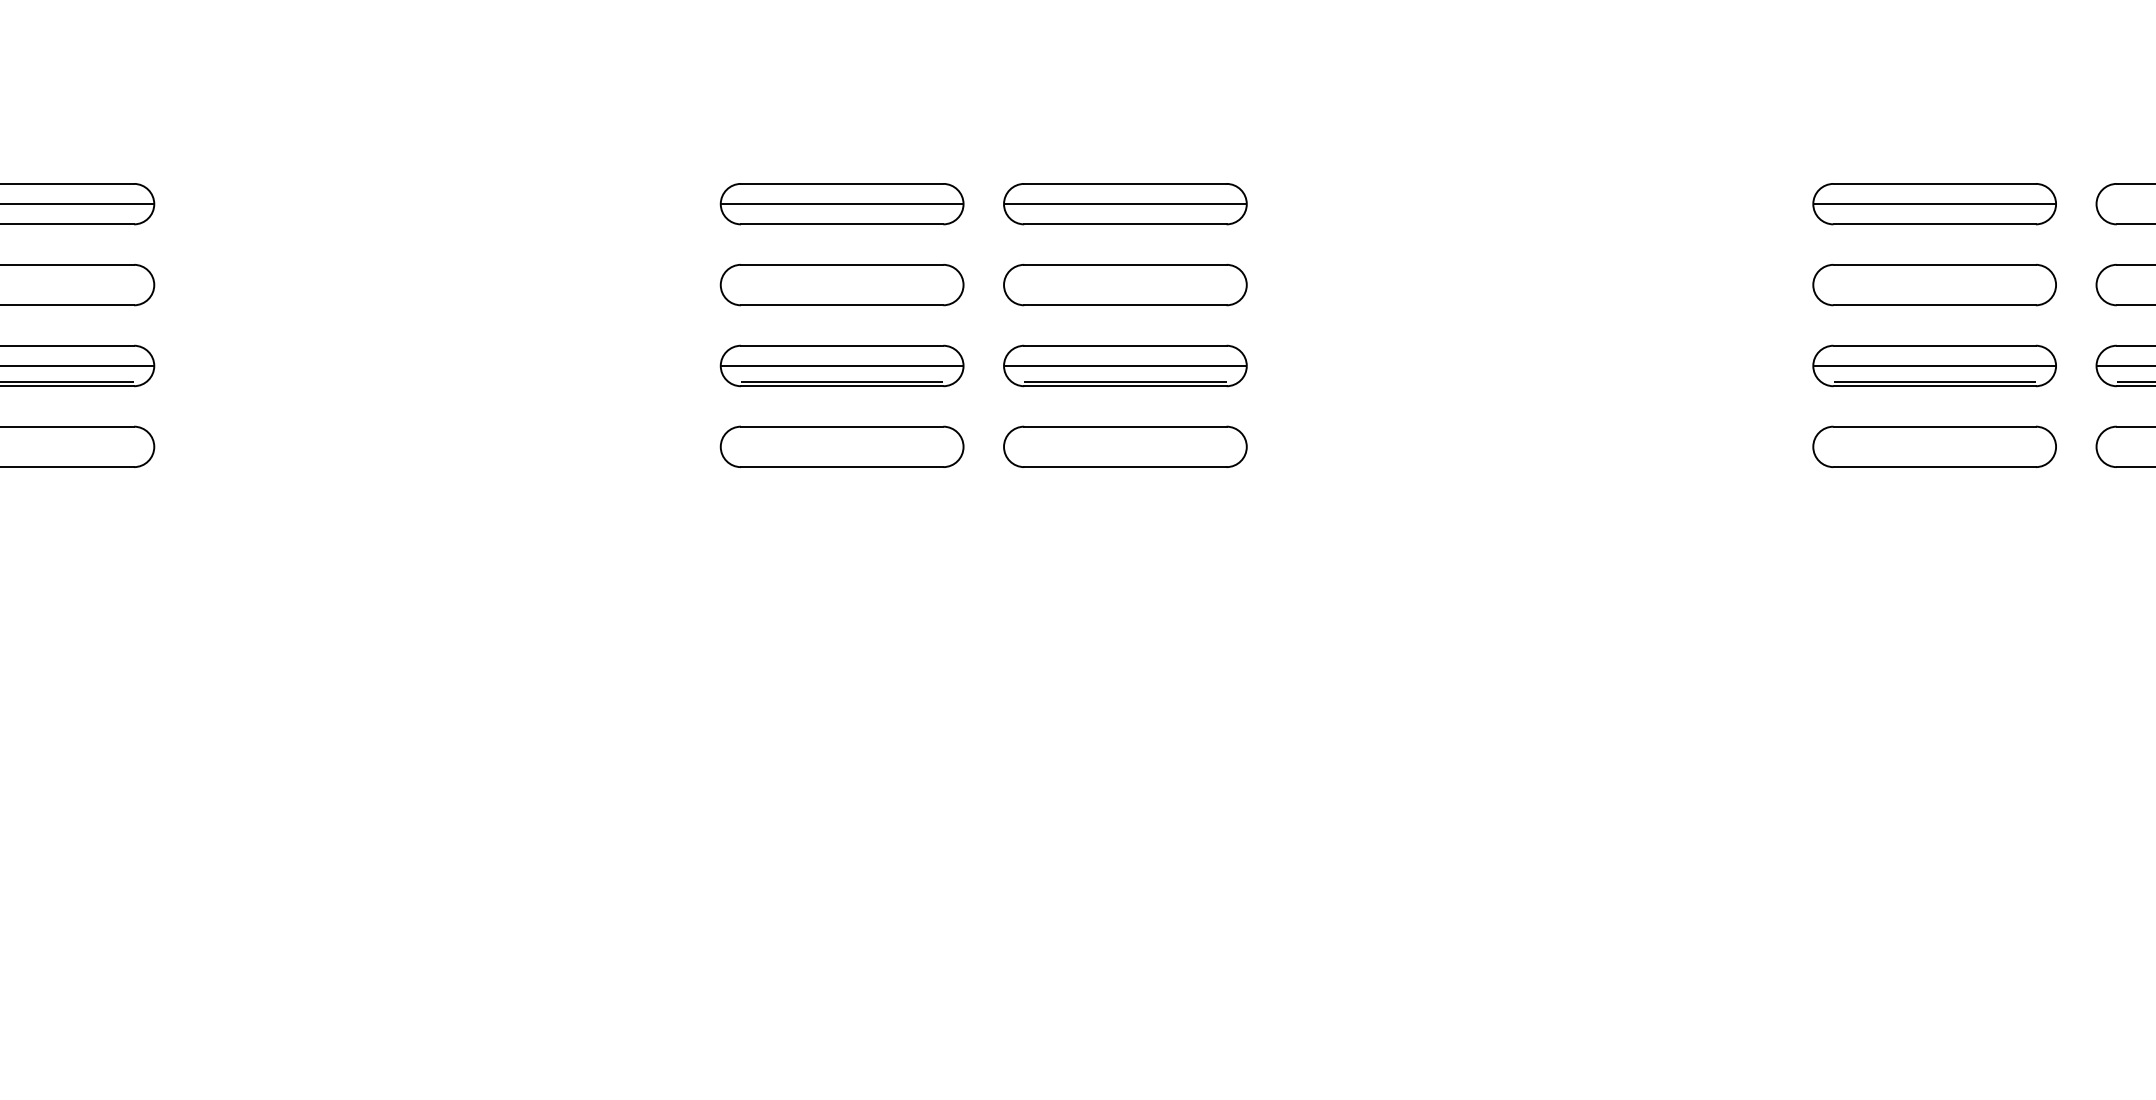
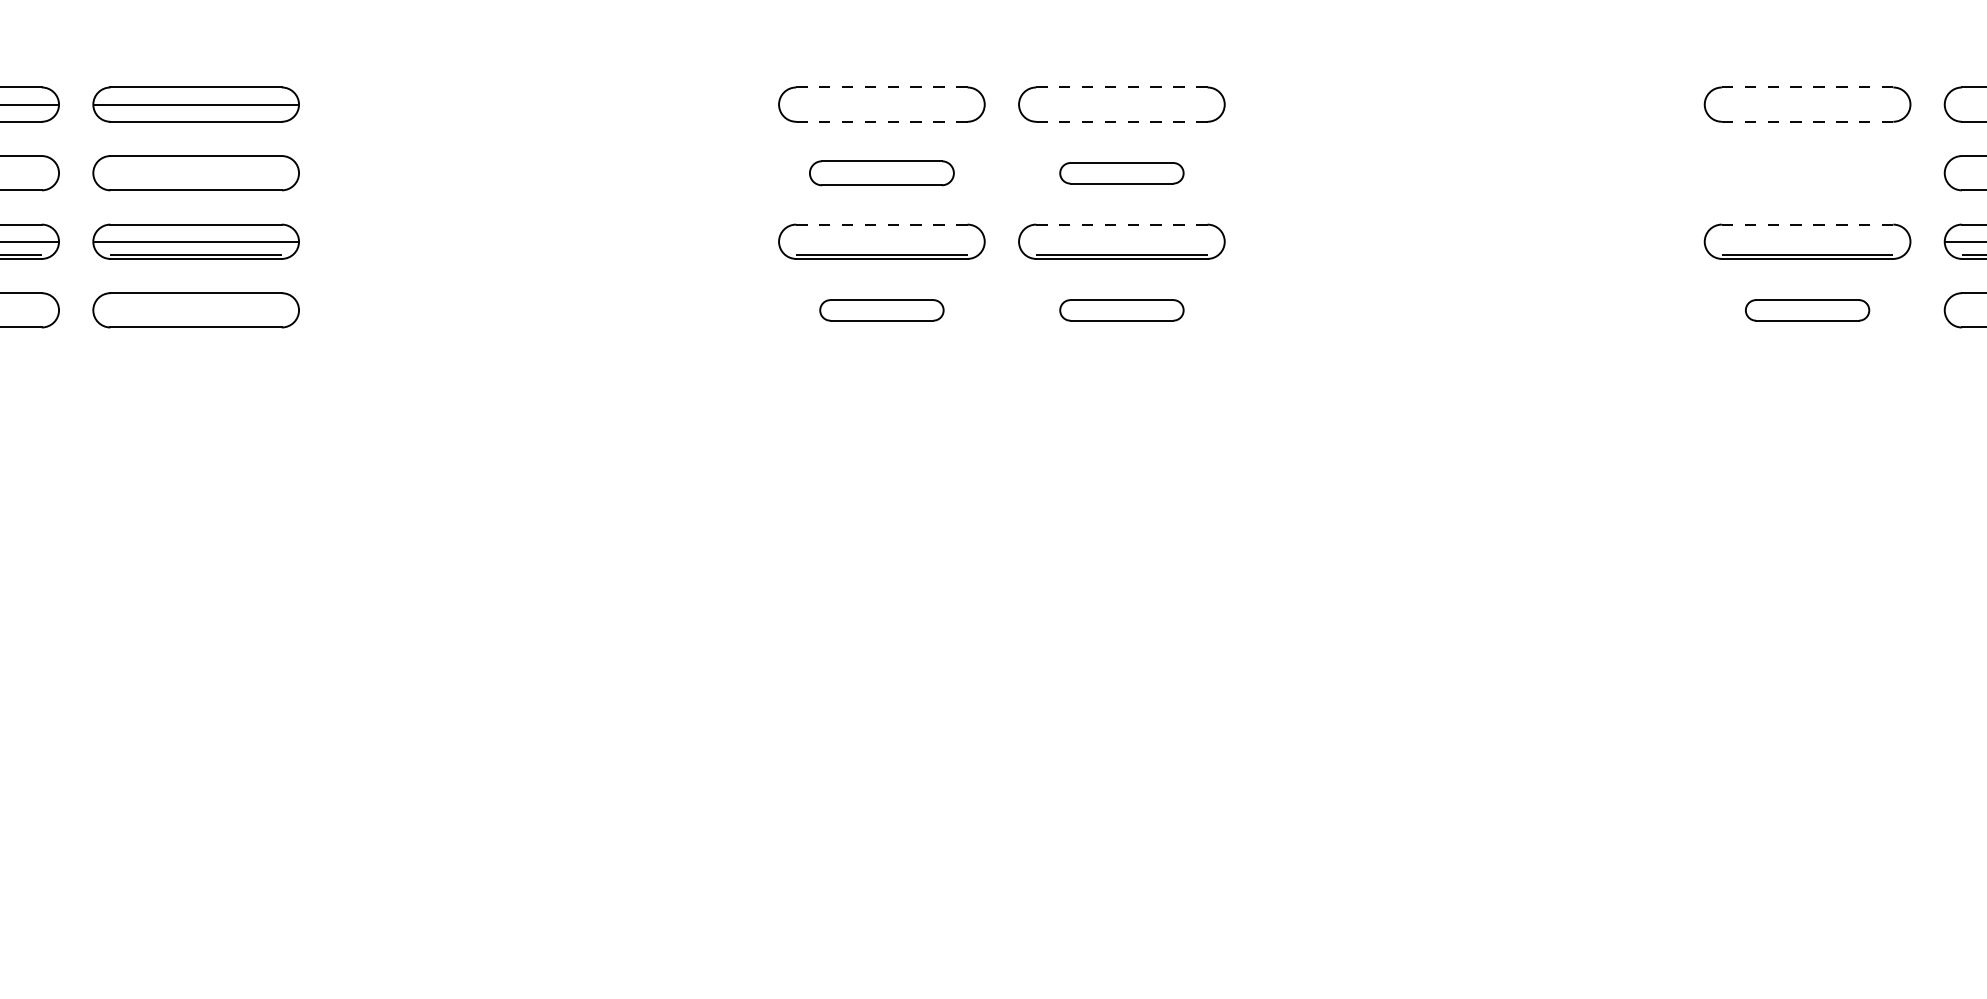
line: (841, 183) -> (881, 87), solid -> dashed
line: (1124, 183) -> (1121, 87), solid -> dashed
line: (1934, 183) -> (1807, 87), solid -> dashed
line: (841, 203) -> (881, 104), removed
line: (1124, 203) -> (1121, 104), removed
line: (1934, 203) -> (1807, 104), removed
line: (841, 224) -> (881, 121), solid -> dashed
line: (1124, 224) -> (1121, 121), solid -> dashed
line: (1934, 224) -> (1807, 121), solid -> dashed
part: (841, 285) -> (881, 173), size x0.7
part: (1124, 285) -> (1121, 173), size x0.6
part: (1934, 285) -> (1807, 173), removed
line: (841, 345) -> (881, 224), solid -> dashed
line: (1124, 345) -> (1121, 224), solid -> dashed
line: (1934, 345) -> (1807, 224), solid -> dashed
line: (841, 365) -> (881, 241), removed
line: (1124, 365) -> (1121, 241), removed
line: (1934, 365) -> (1807, 241), removed
part: (841, 447) -> (881, 310), size x0.6
part: (1124, 447) -> (1121, 310), size x0.6
part: (1934, 447) -> (1807, 310), size x0.6

